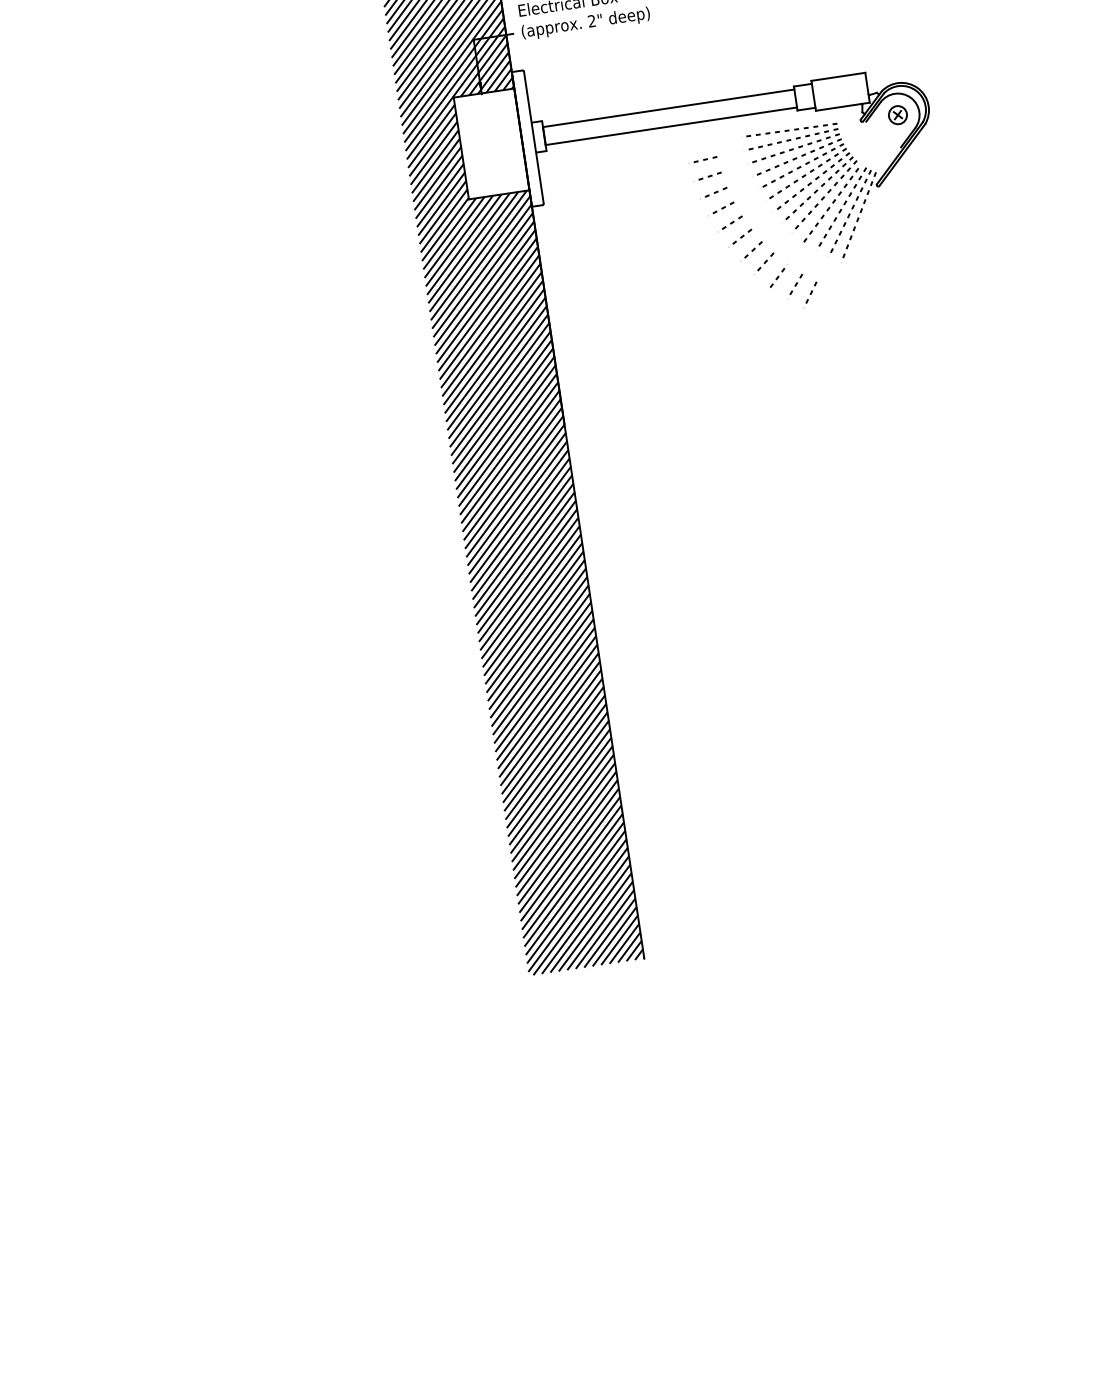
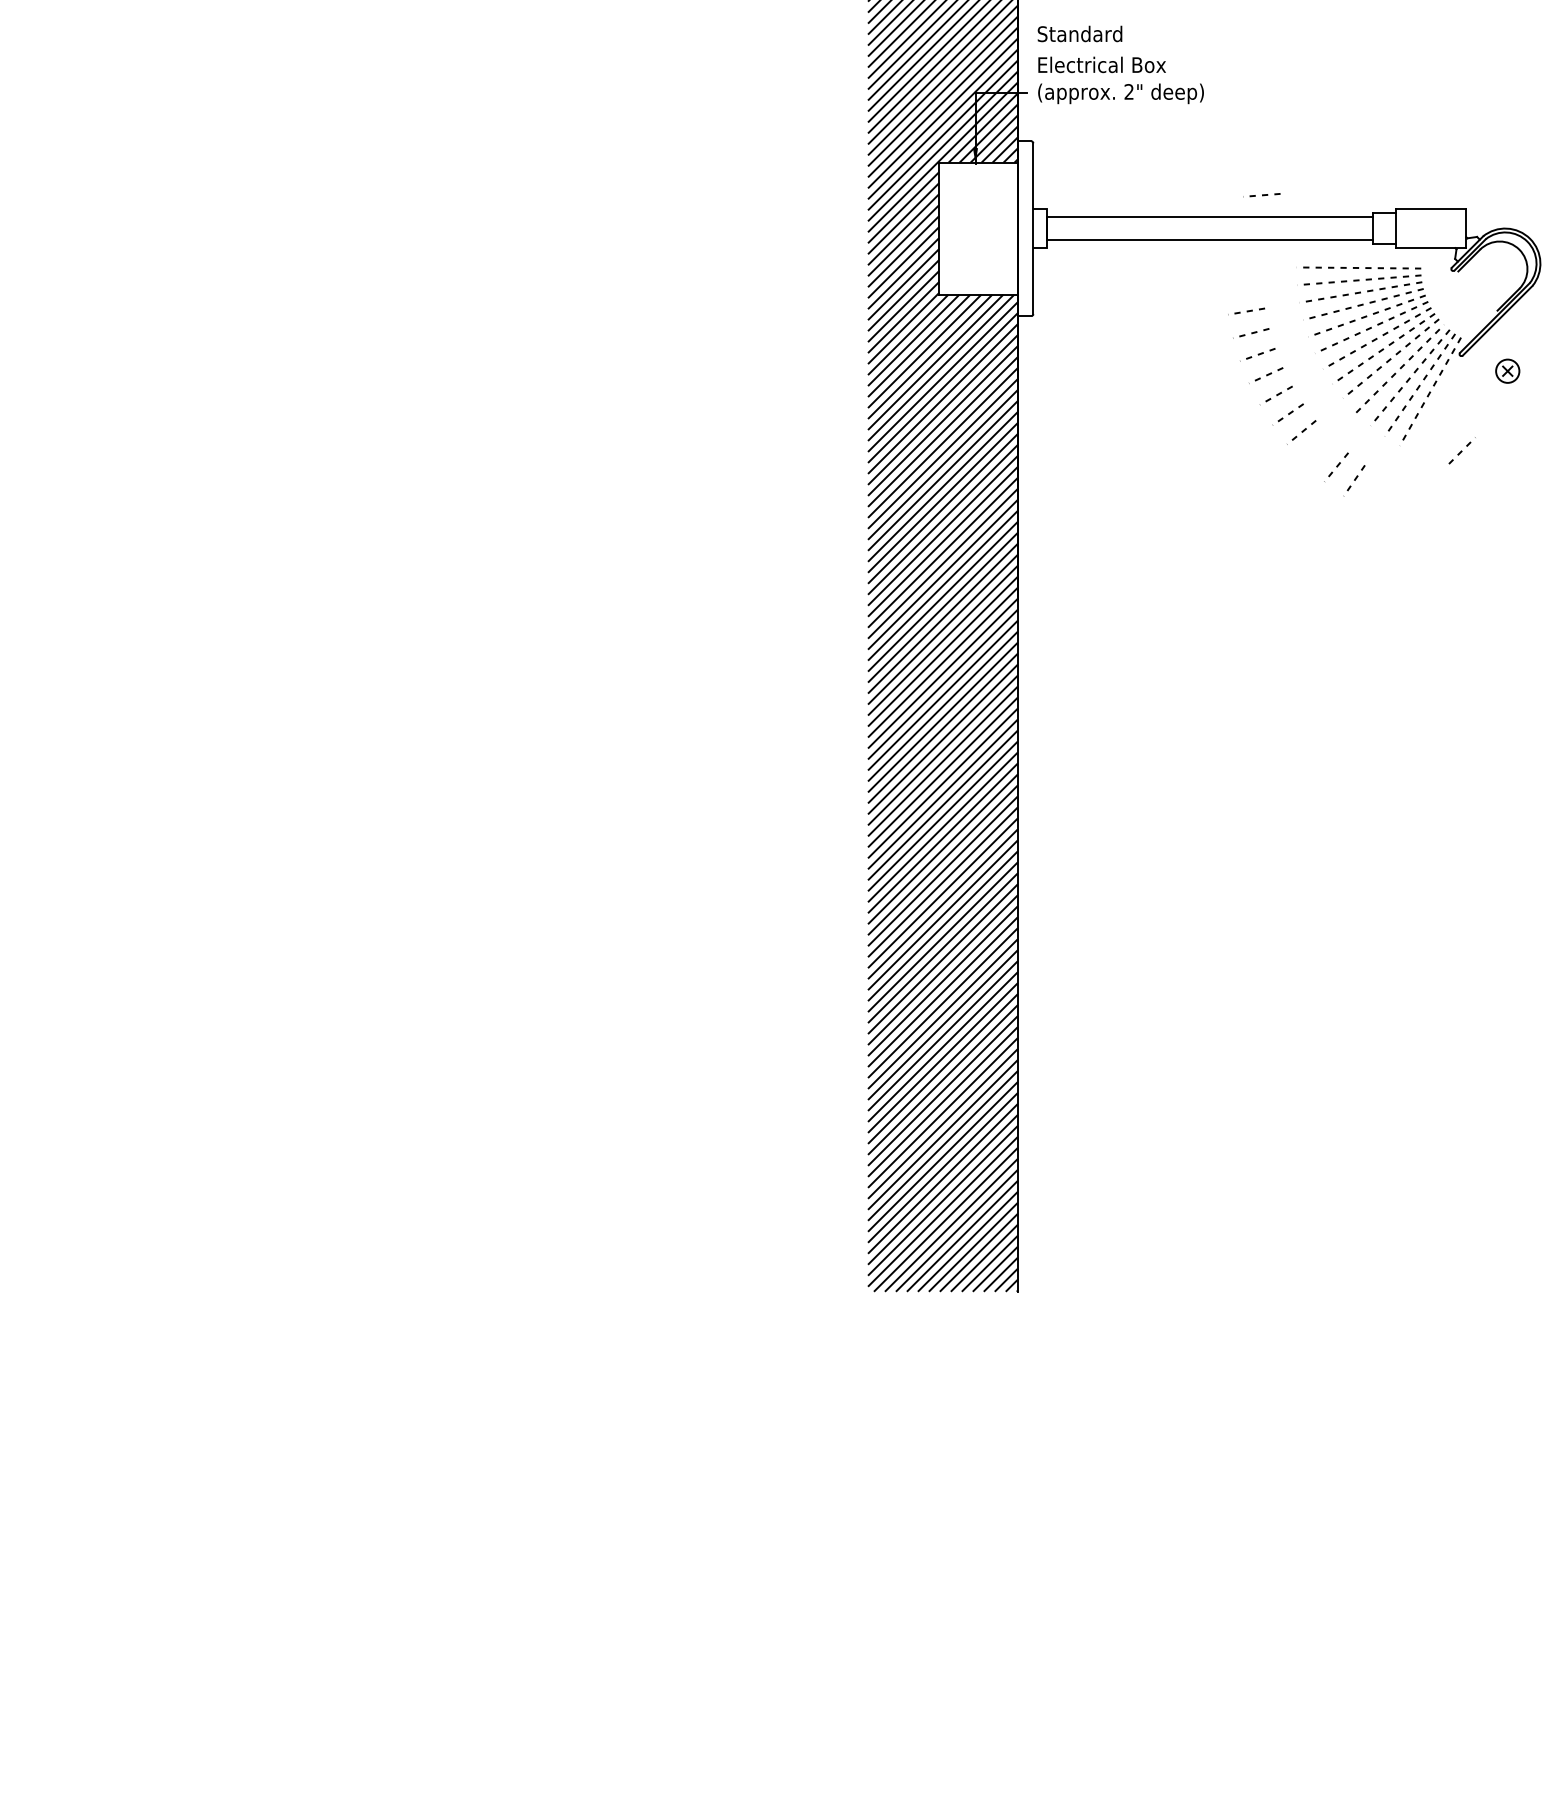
part: (897, 114) -> (1507, 370), moved
line: (703, 160) -> (1262, 195), moved
line: (778, 275) -> (1461, 450), moved

